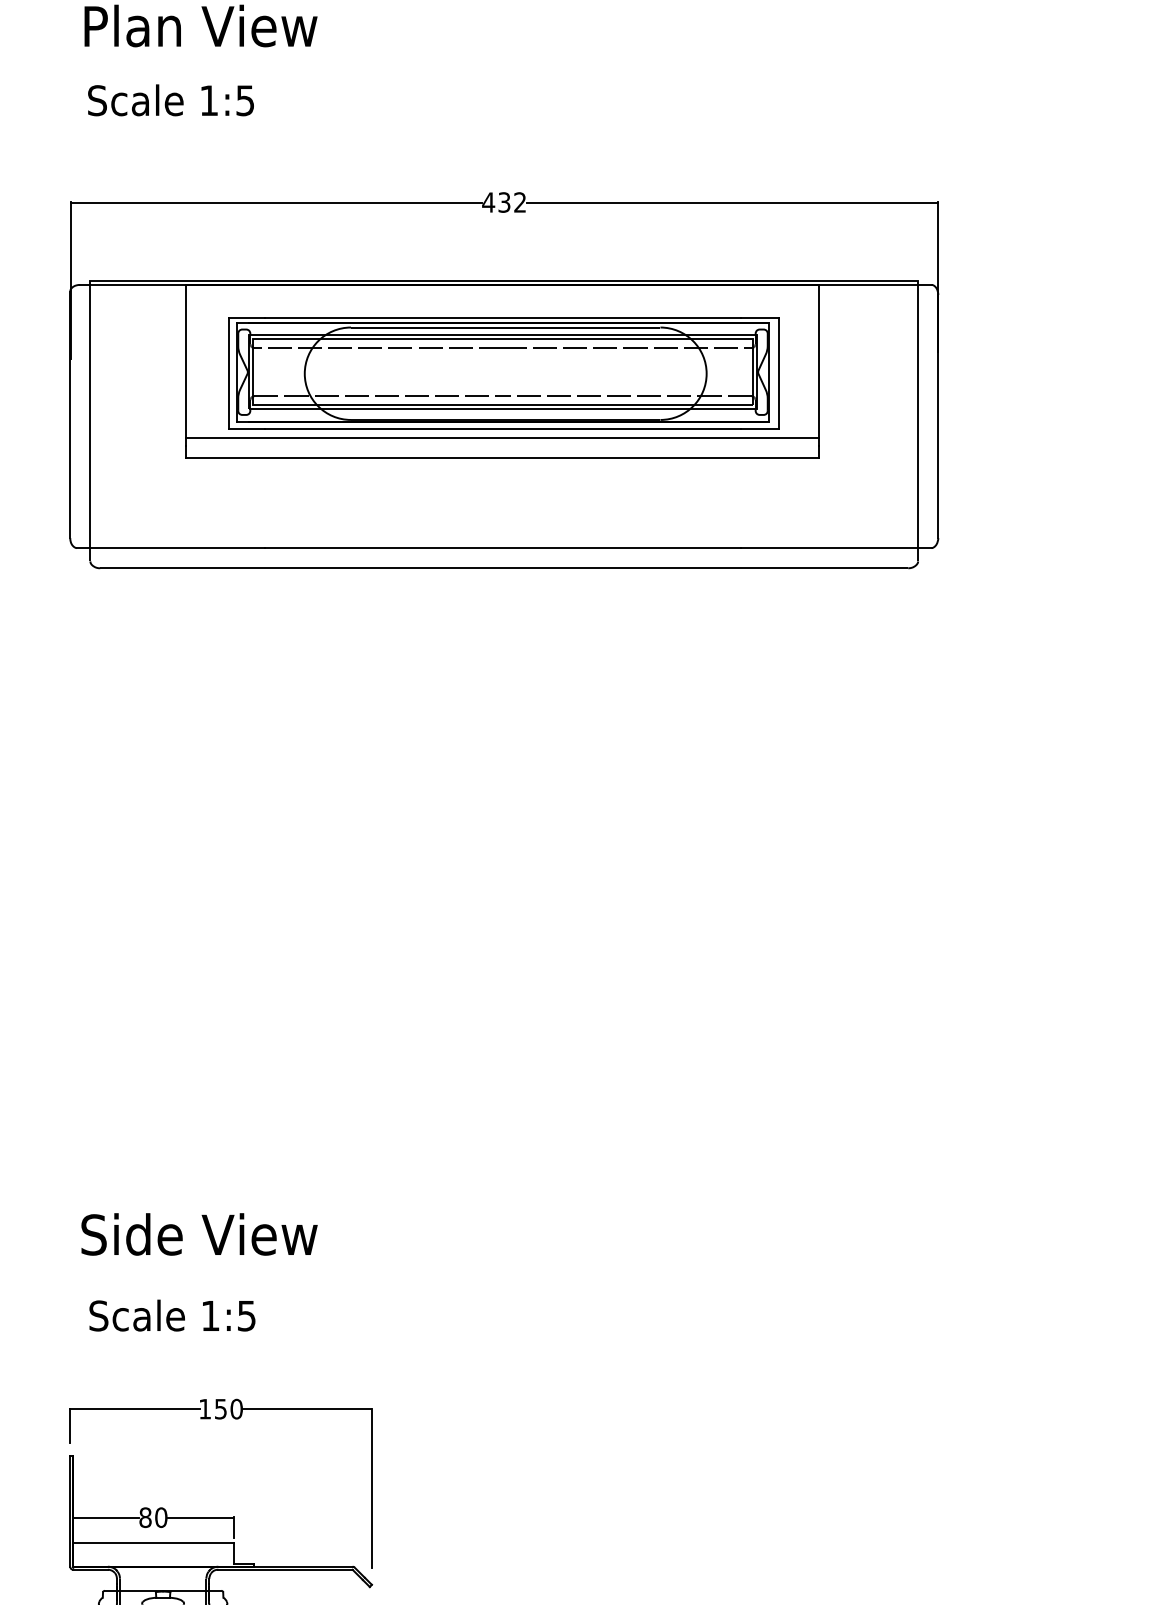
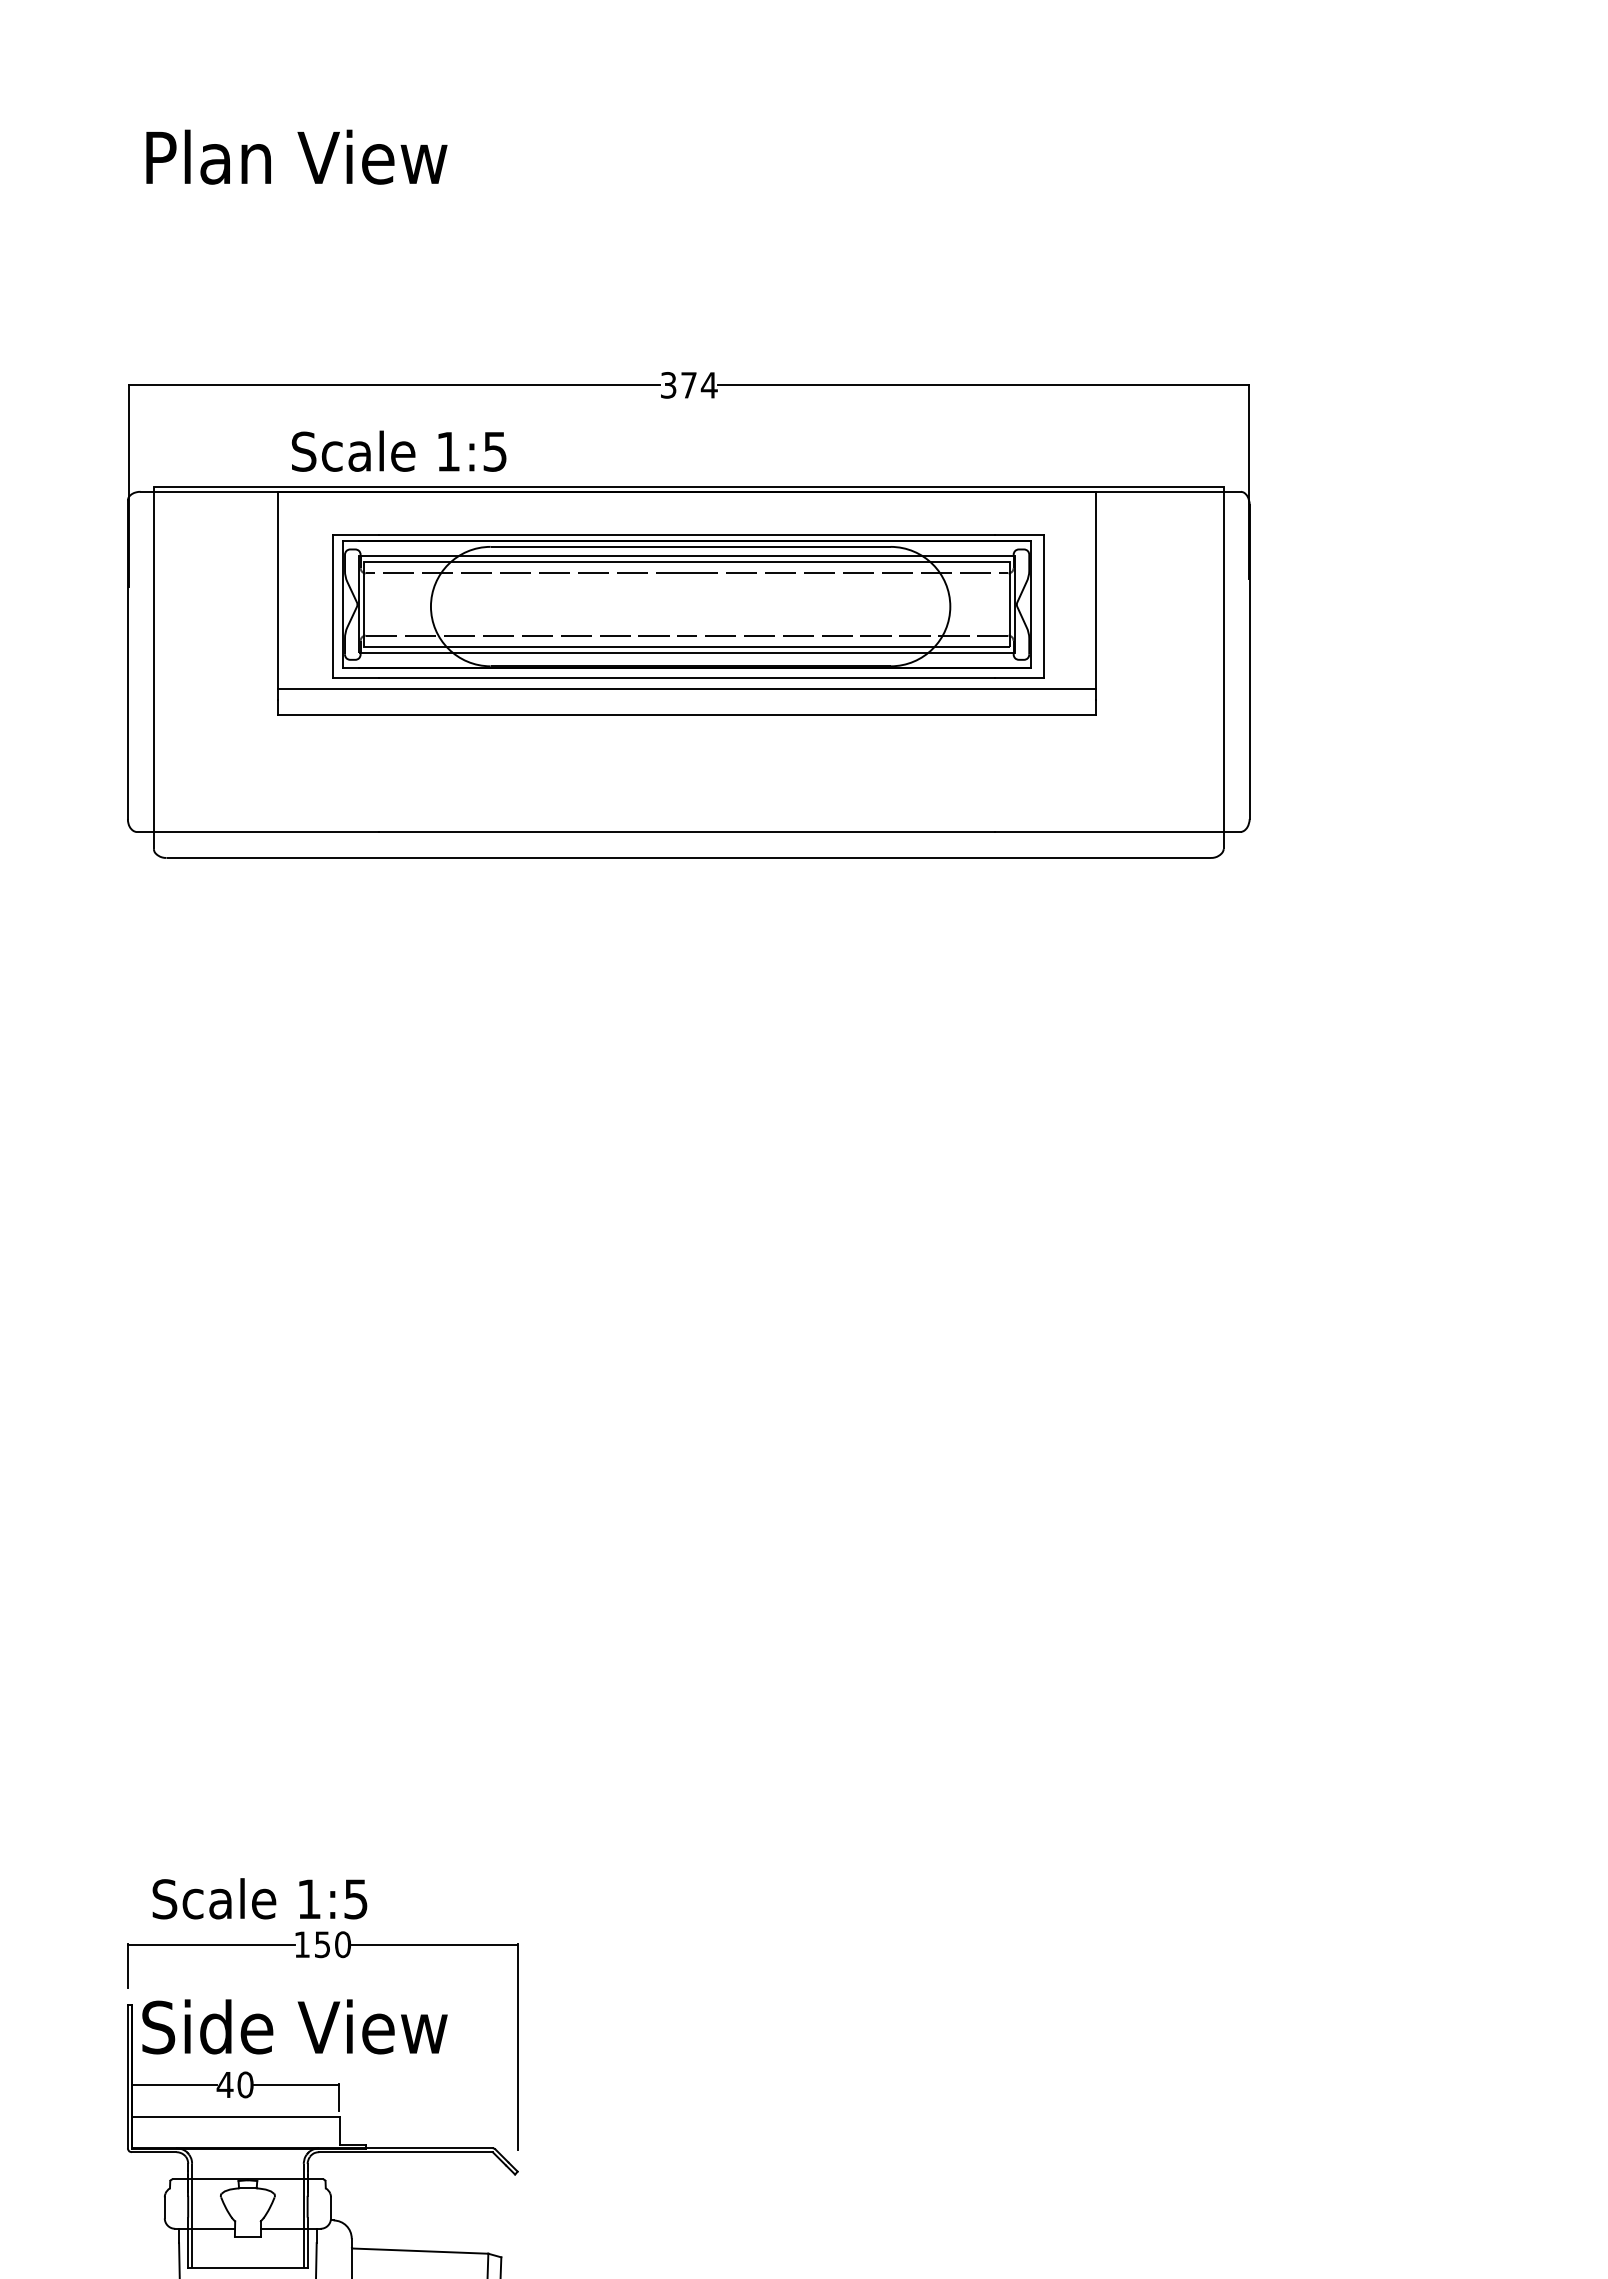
text: (170, 99) -> (398, 450), moved
text: (504, 202) -> (688, 385), 432 -> 374
text: (199, 1234) -> (294, 2026), moved
text: (172, 1315) -> (259, 1898), moved
text: (145, 1517) -> (224, 2084), 80 -> 40

